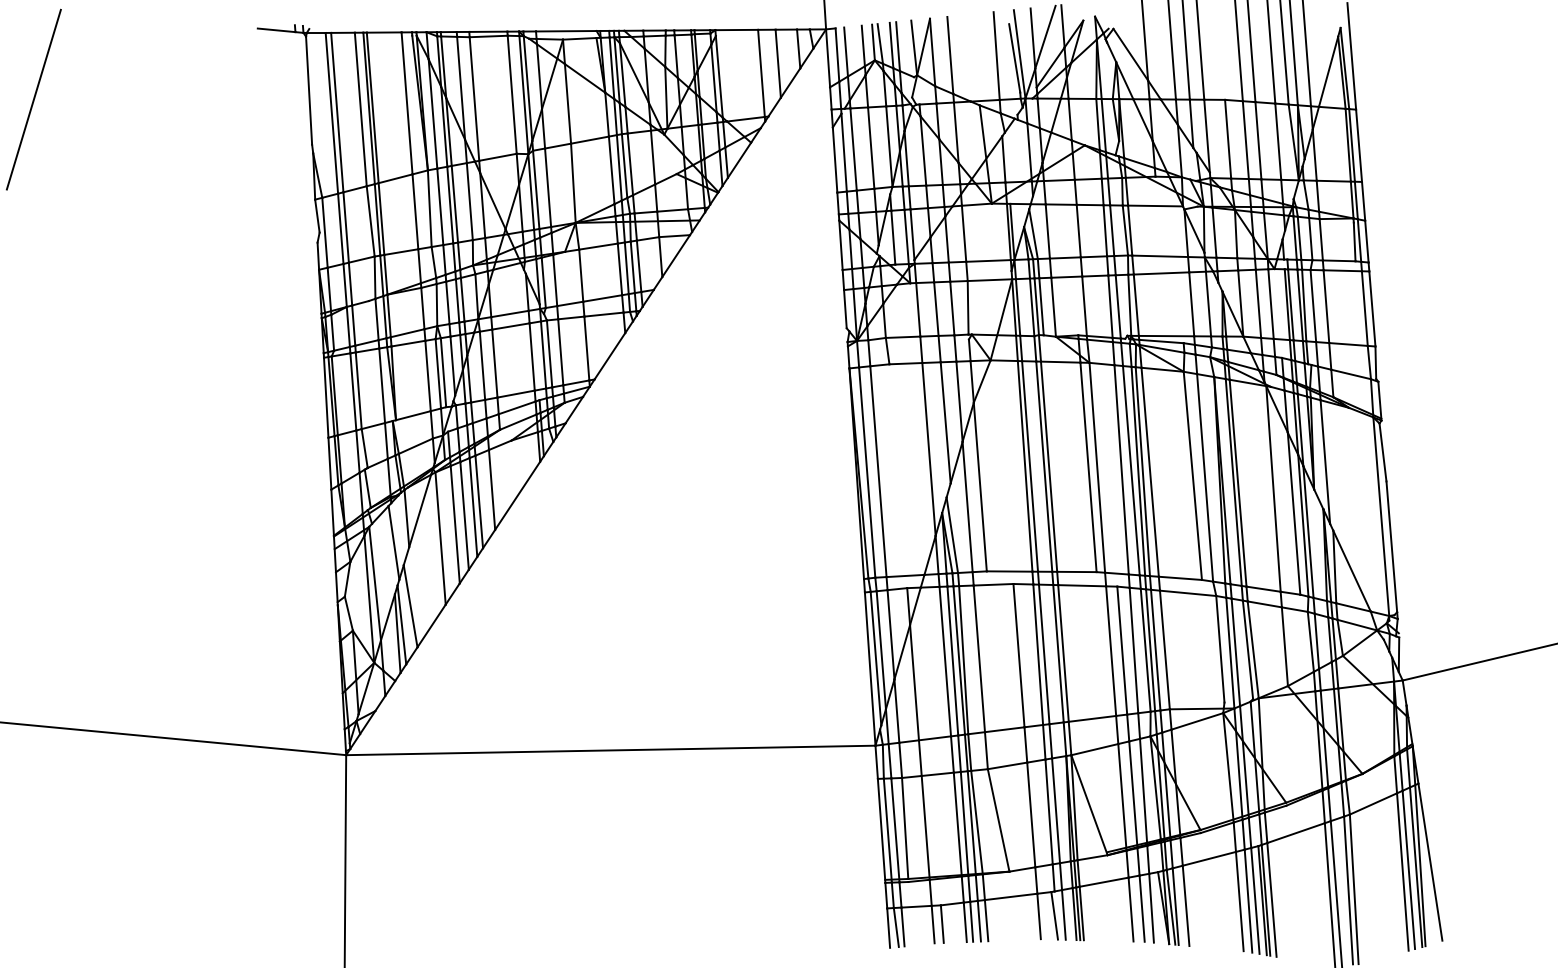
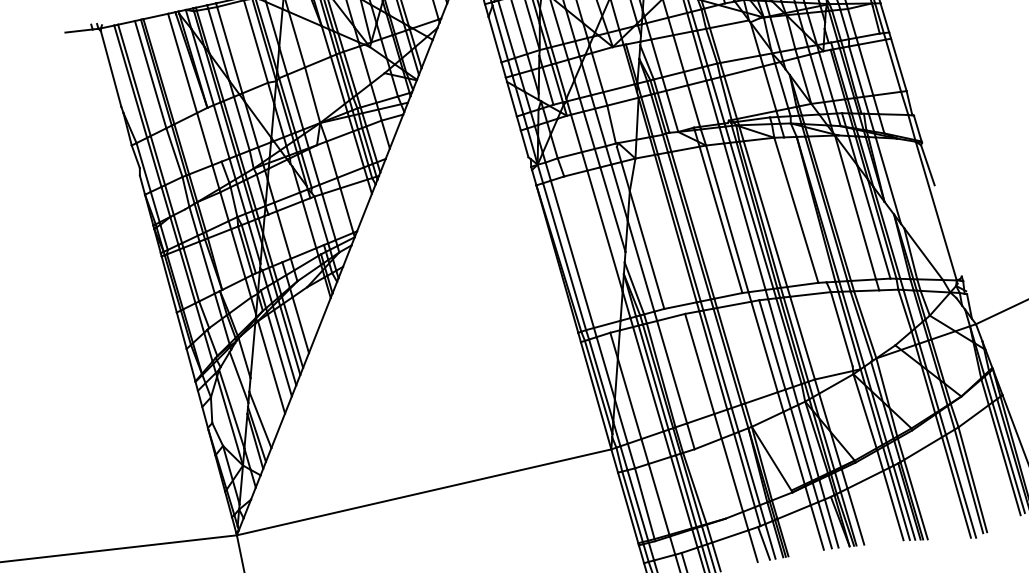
line: (429, 208) -> (214, 134), removed
line: (543, 354) -> (317, 221), removed
line: (482, 365) -> (275, 238), removed
line: (1205, 477) -> (805, 209), removed
line: (1391, 546) -> (947, 230), removed
line: (1284, 646) -> (886, 317), removed
line: (998, 820) -> (709, 484), removed

